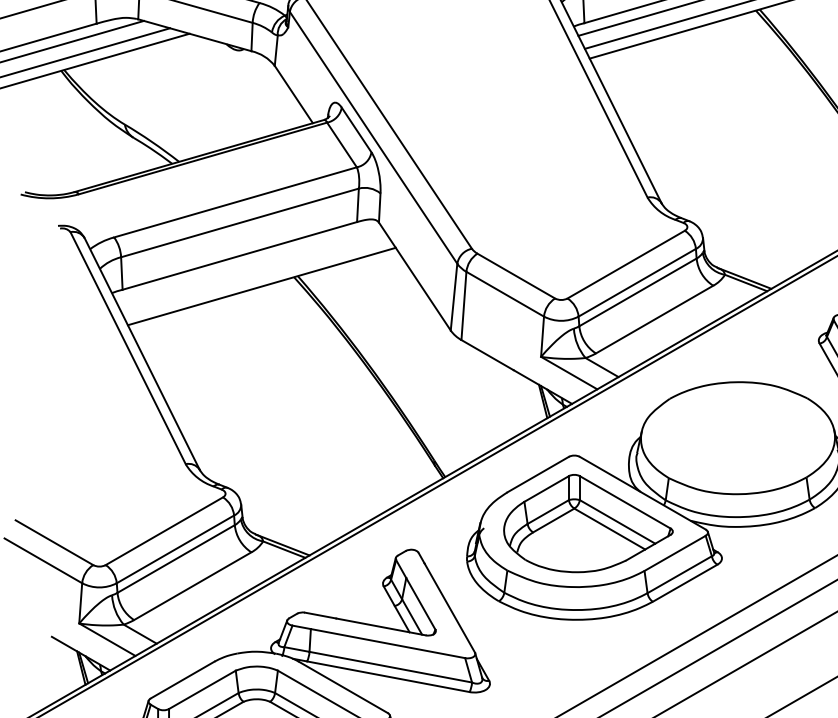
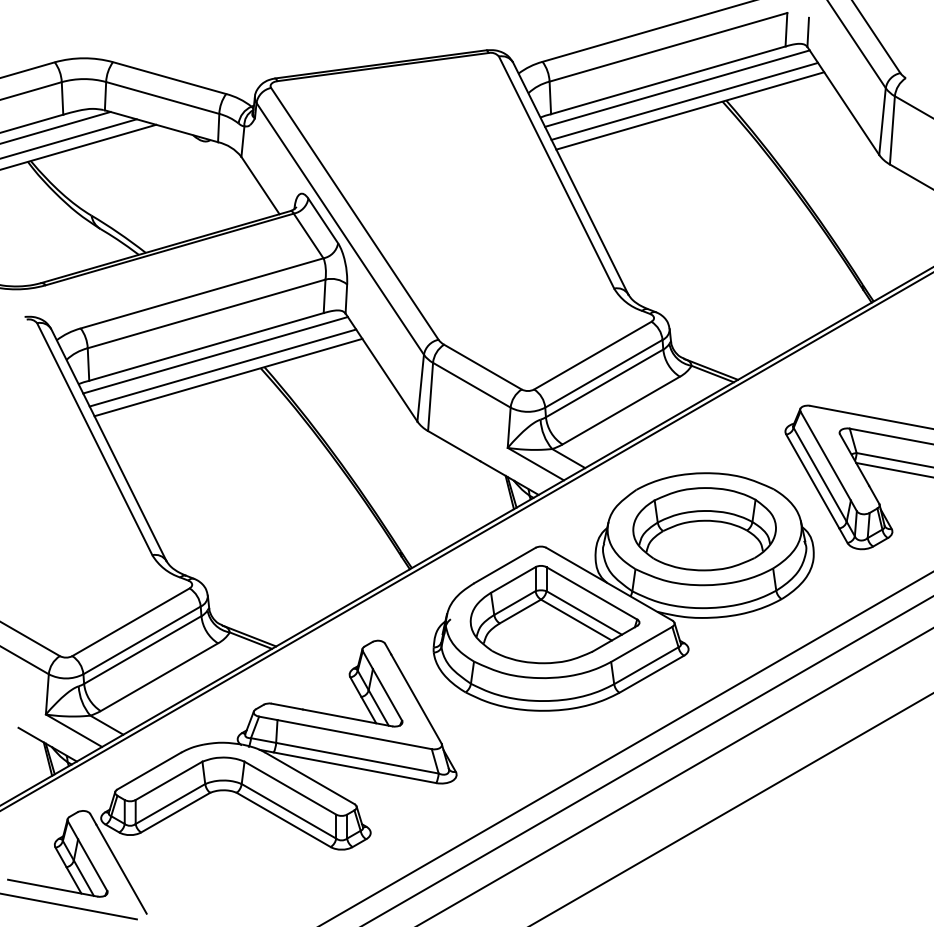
line: (248, 264) -> (215, 355), added
line: (255, 276) -> (222, 367), added
part: (737, 438) -> (704, 529), added

